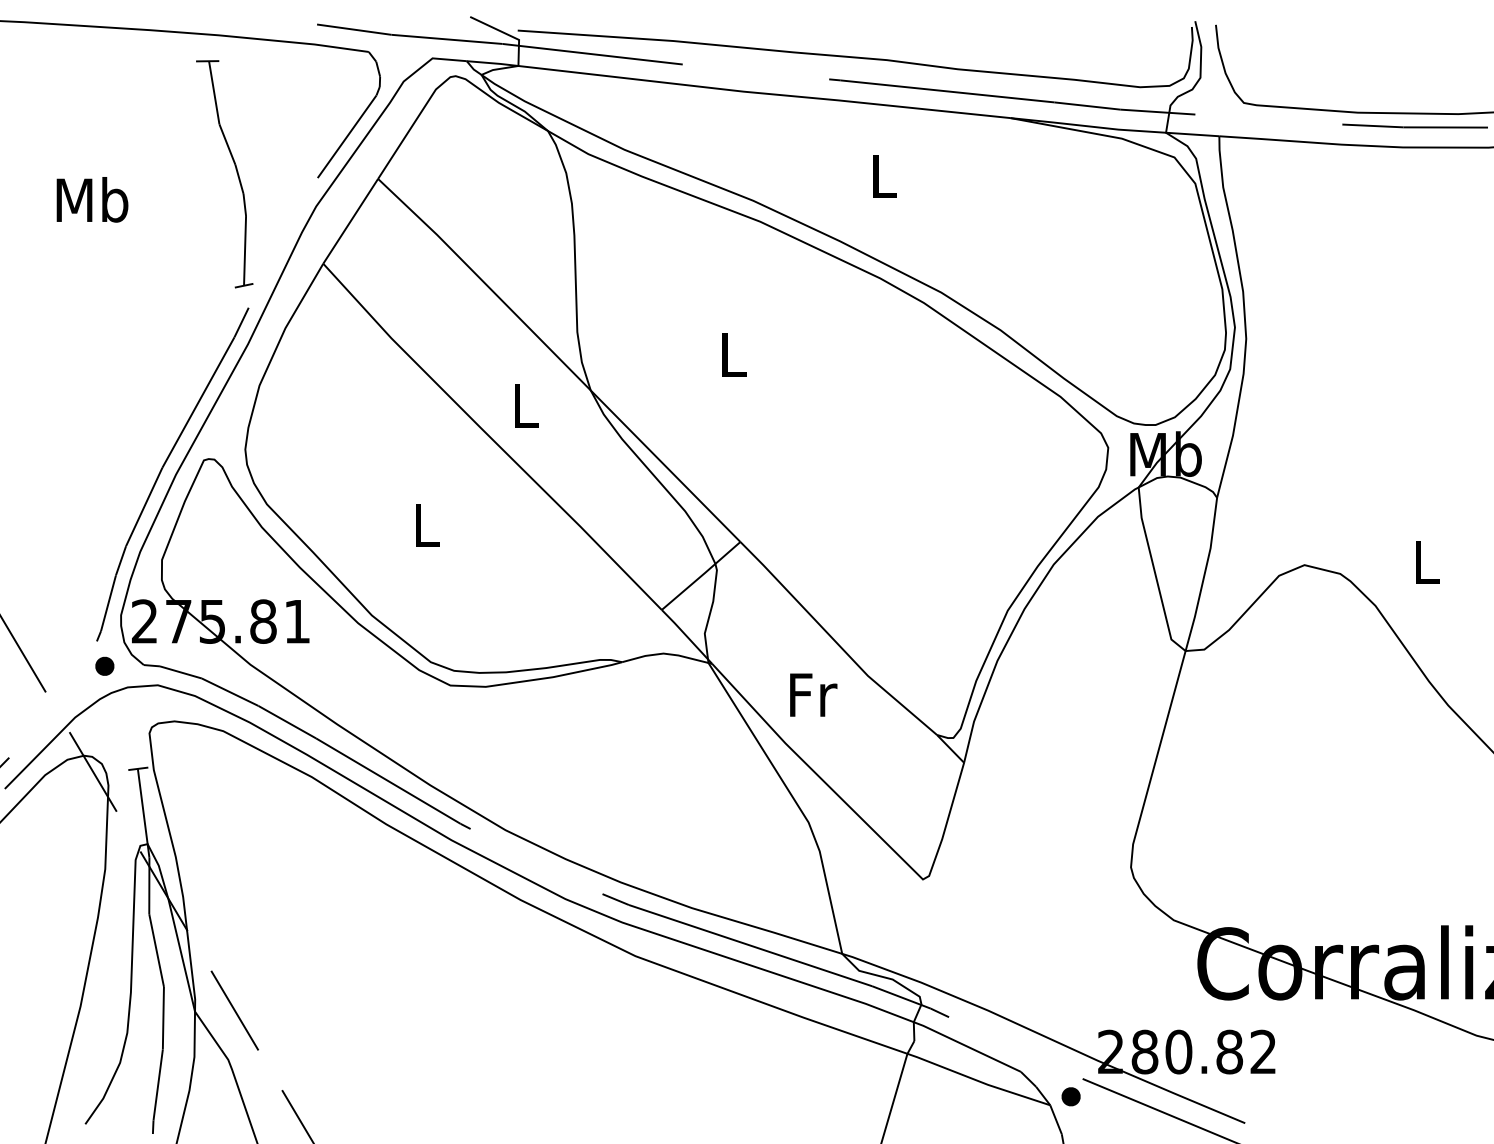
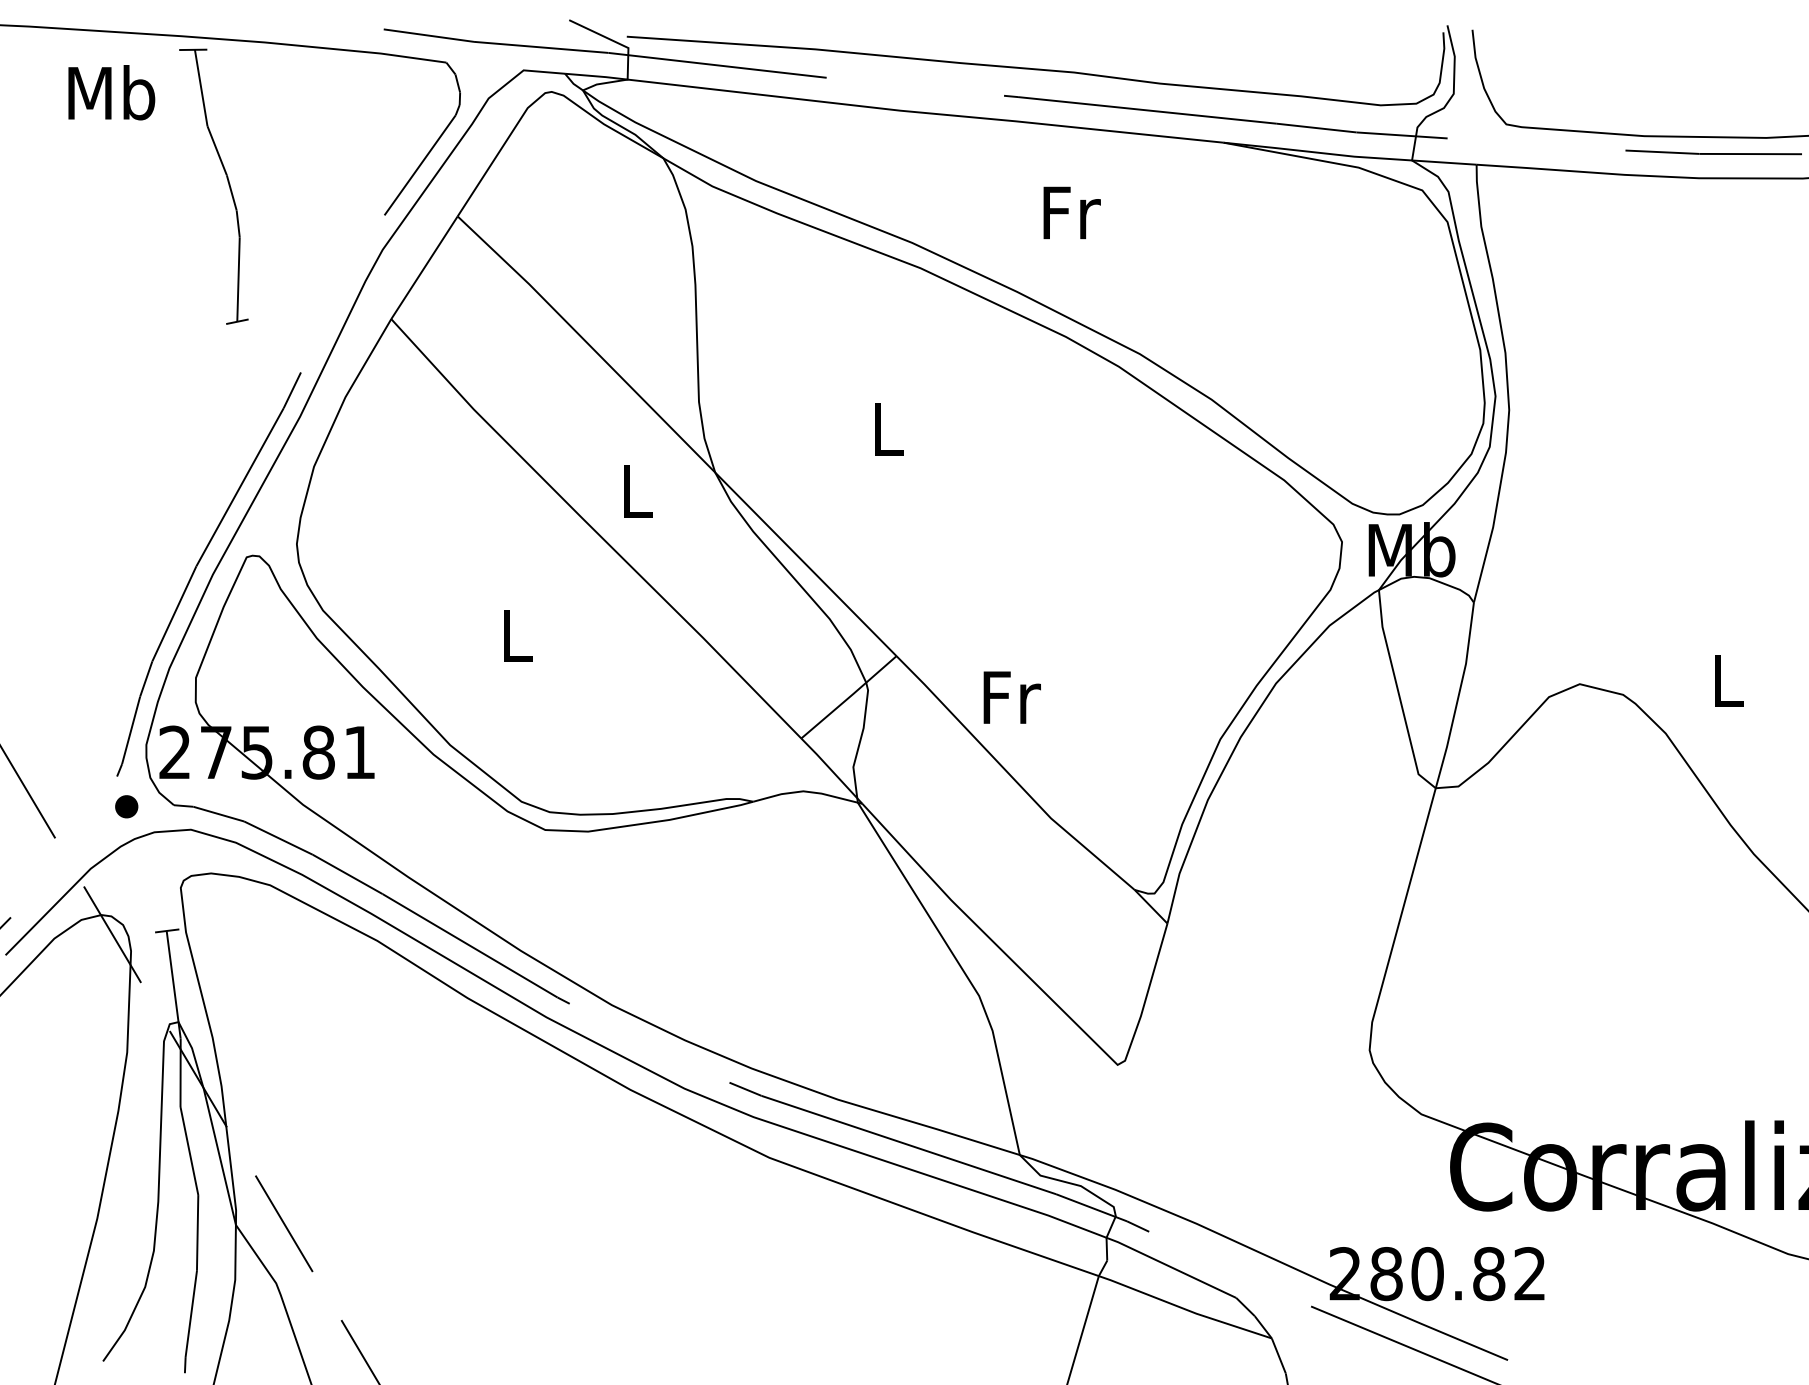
part: (235, 170) -> (227, 182), moved
text: (884, 175) -> (1071, 212), L -> Fr
text: (92, 199) -> (111, 92), moved
text: (813, 695) -> (1011, 697), moved
part: (1070, 1096) -> (1296, 1327), removed

